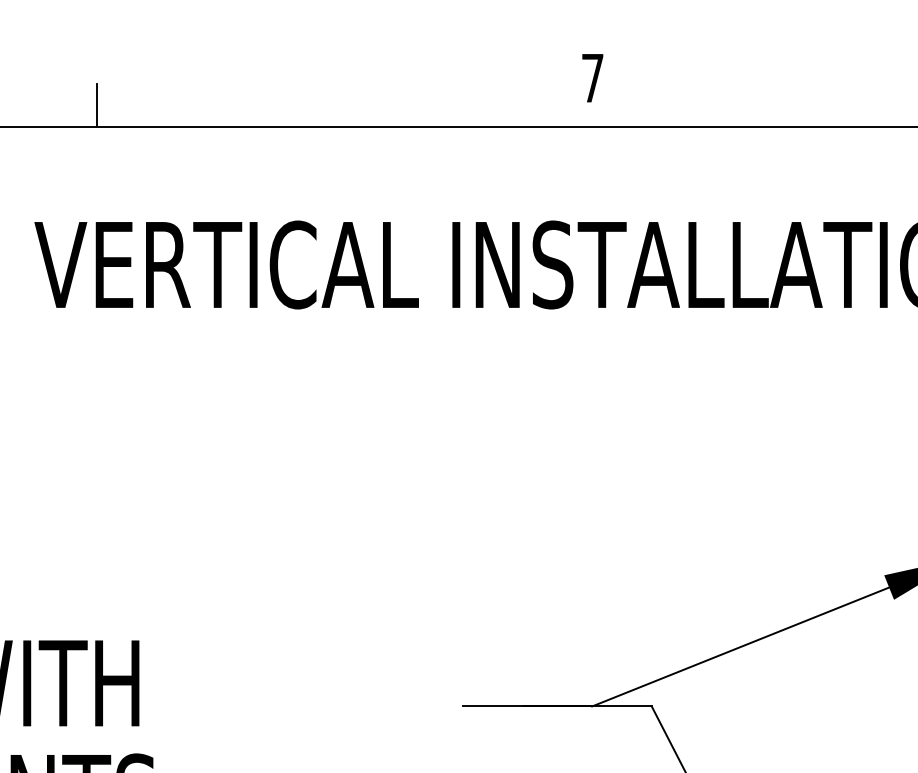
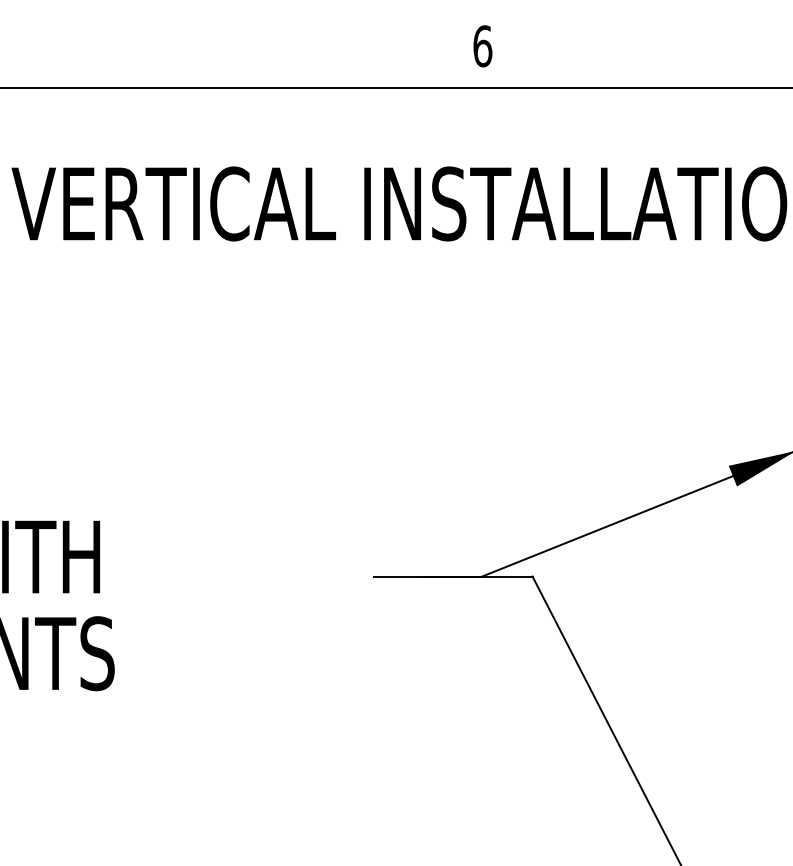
text: (592, 78) -> (482, 46), 7 -> 6
line: (97, 104) -> (64, 68), removed

